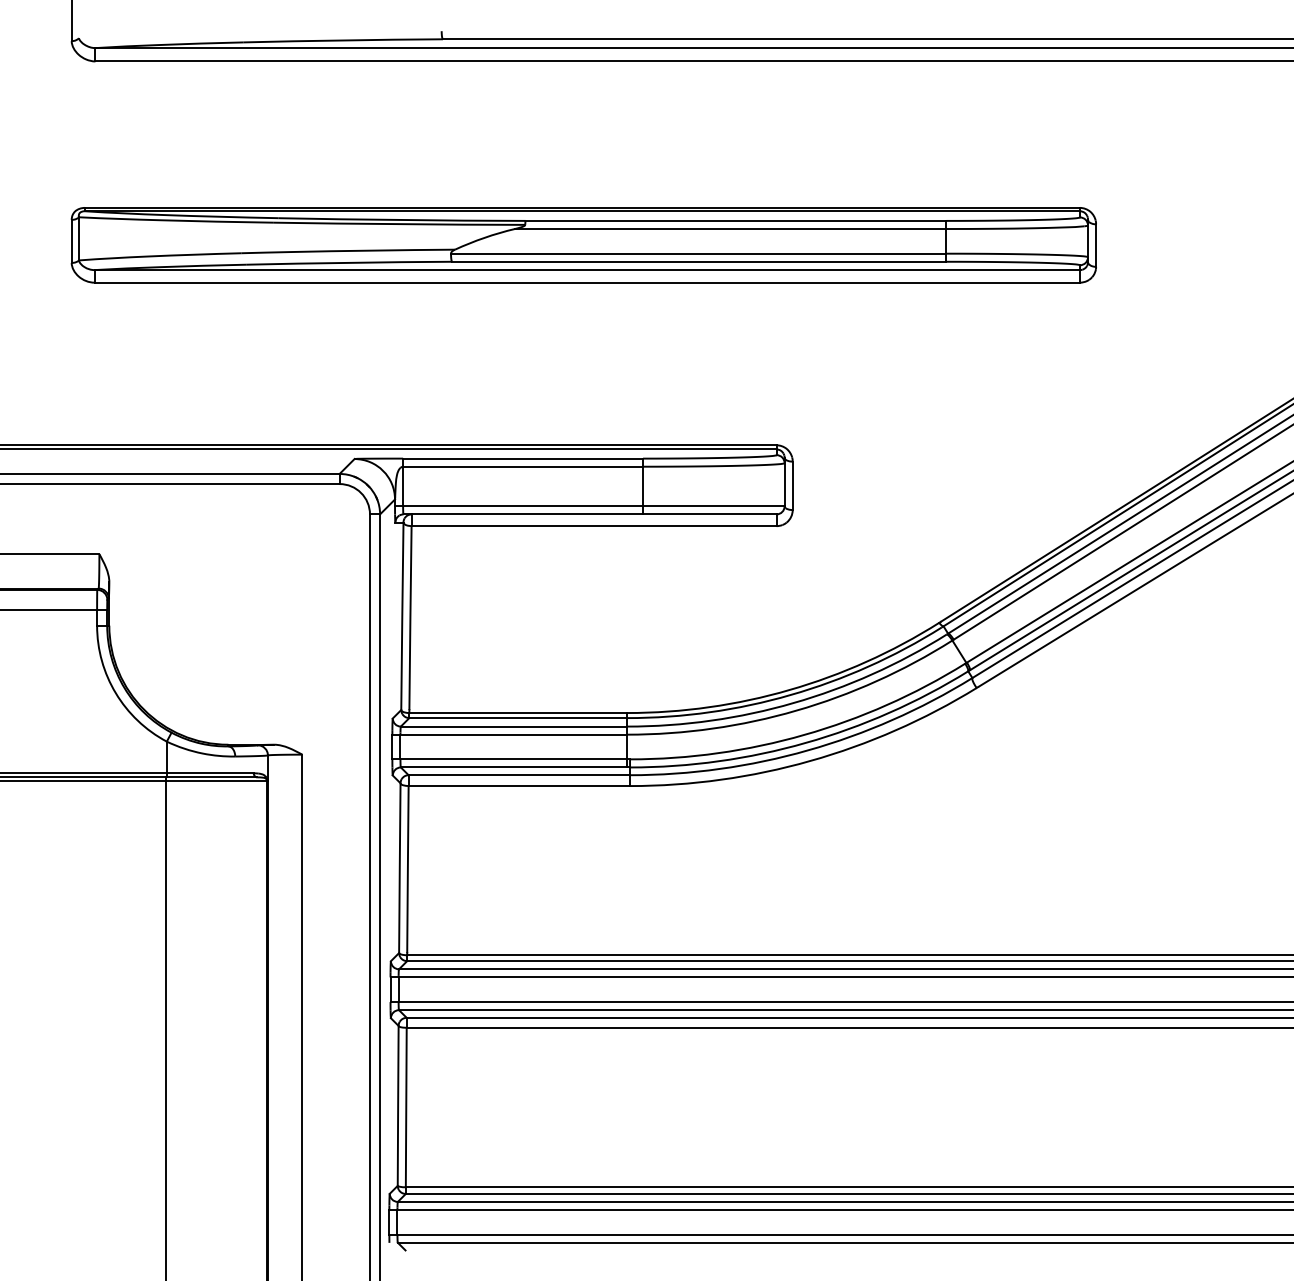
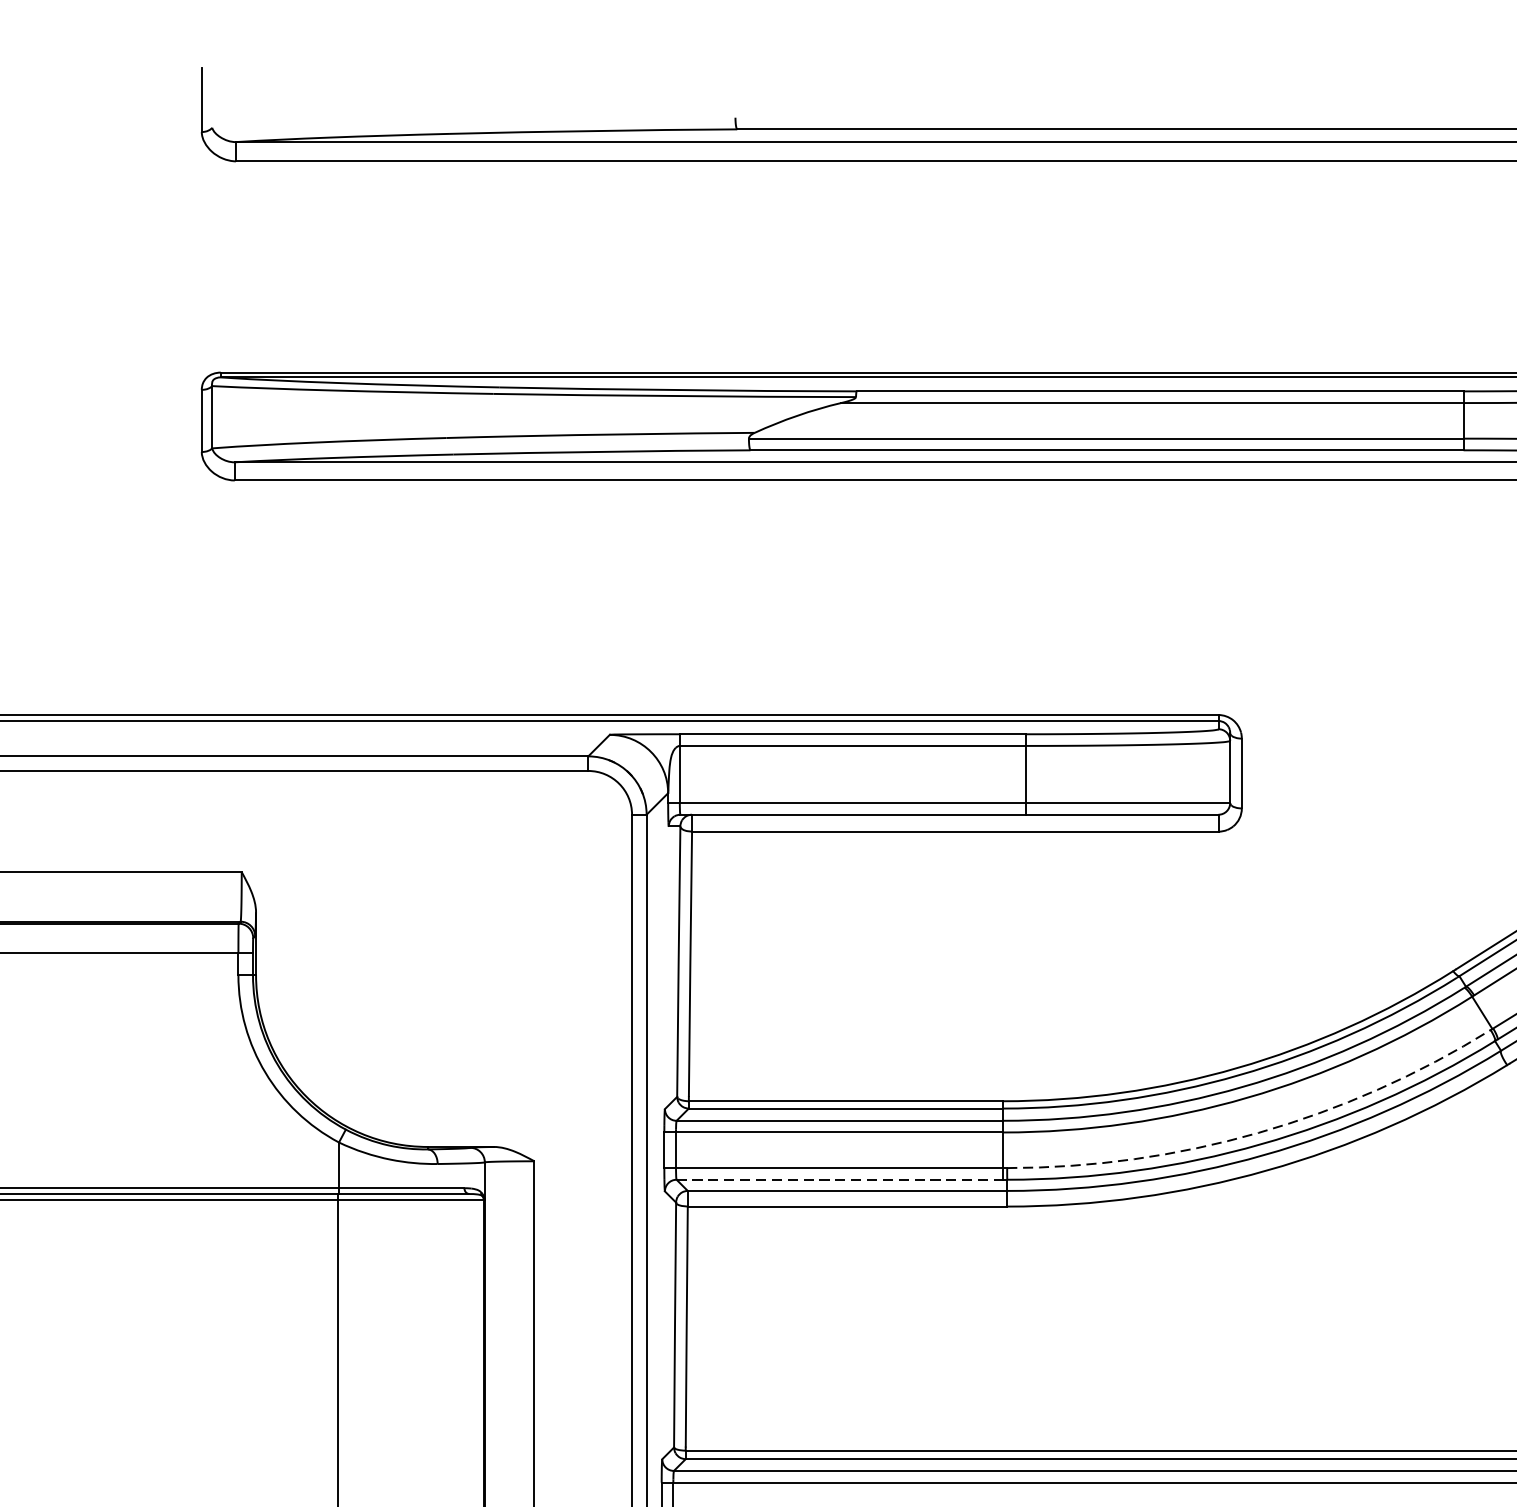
arc: (804, 734) -> (1258, 1132), solid -> dashed
line: (514, 767) -> (840, 1179), solid -> dashed

